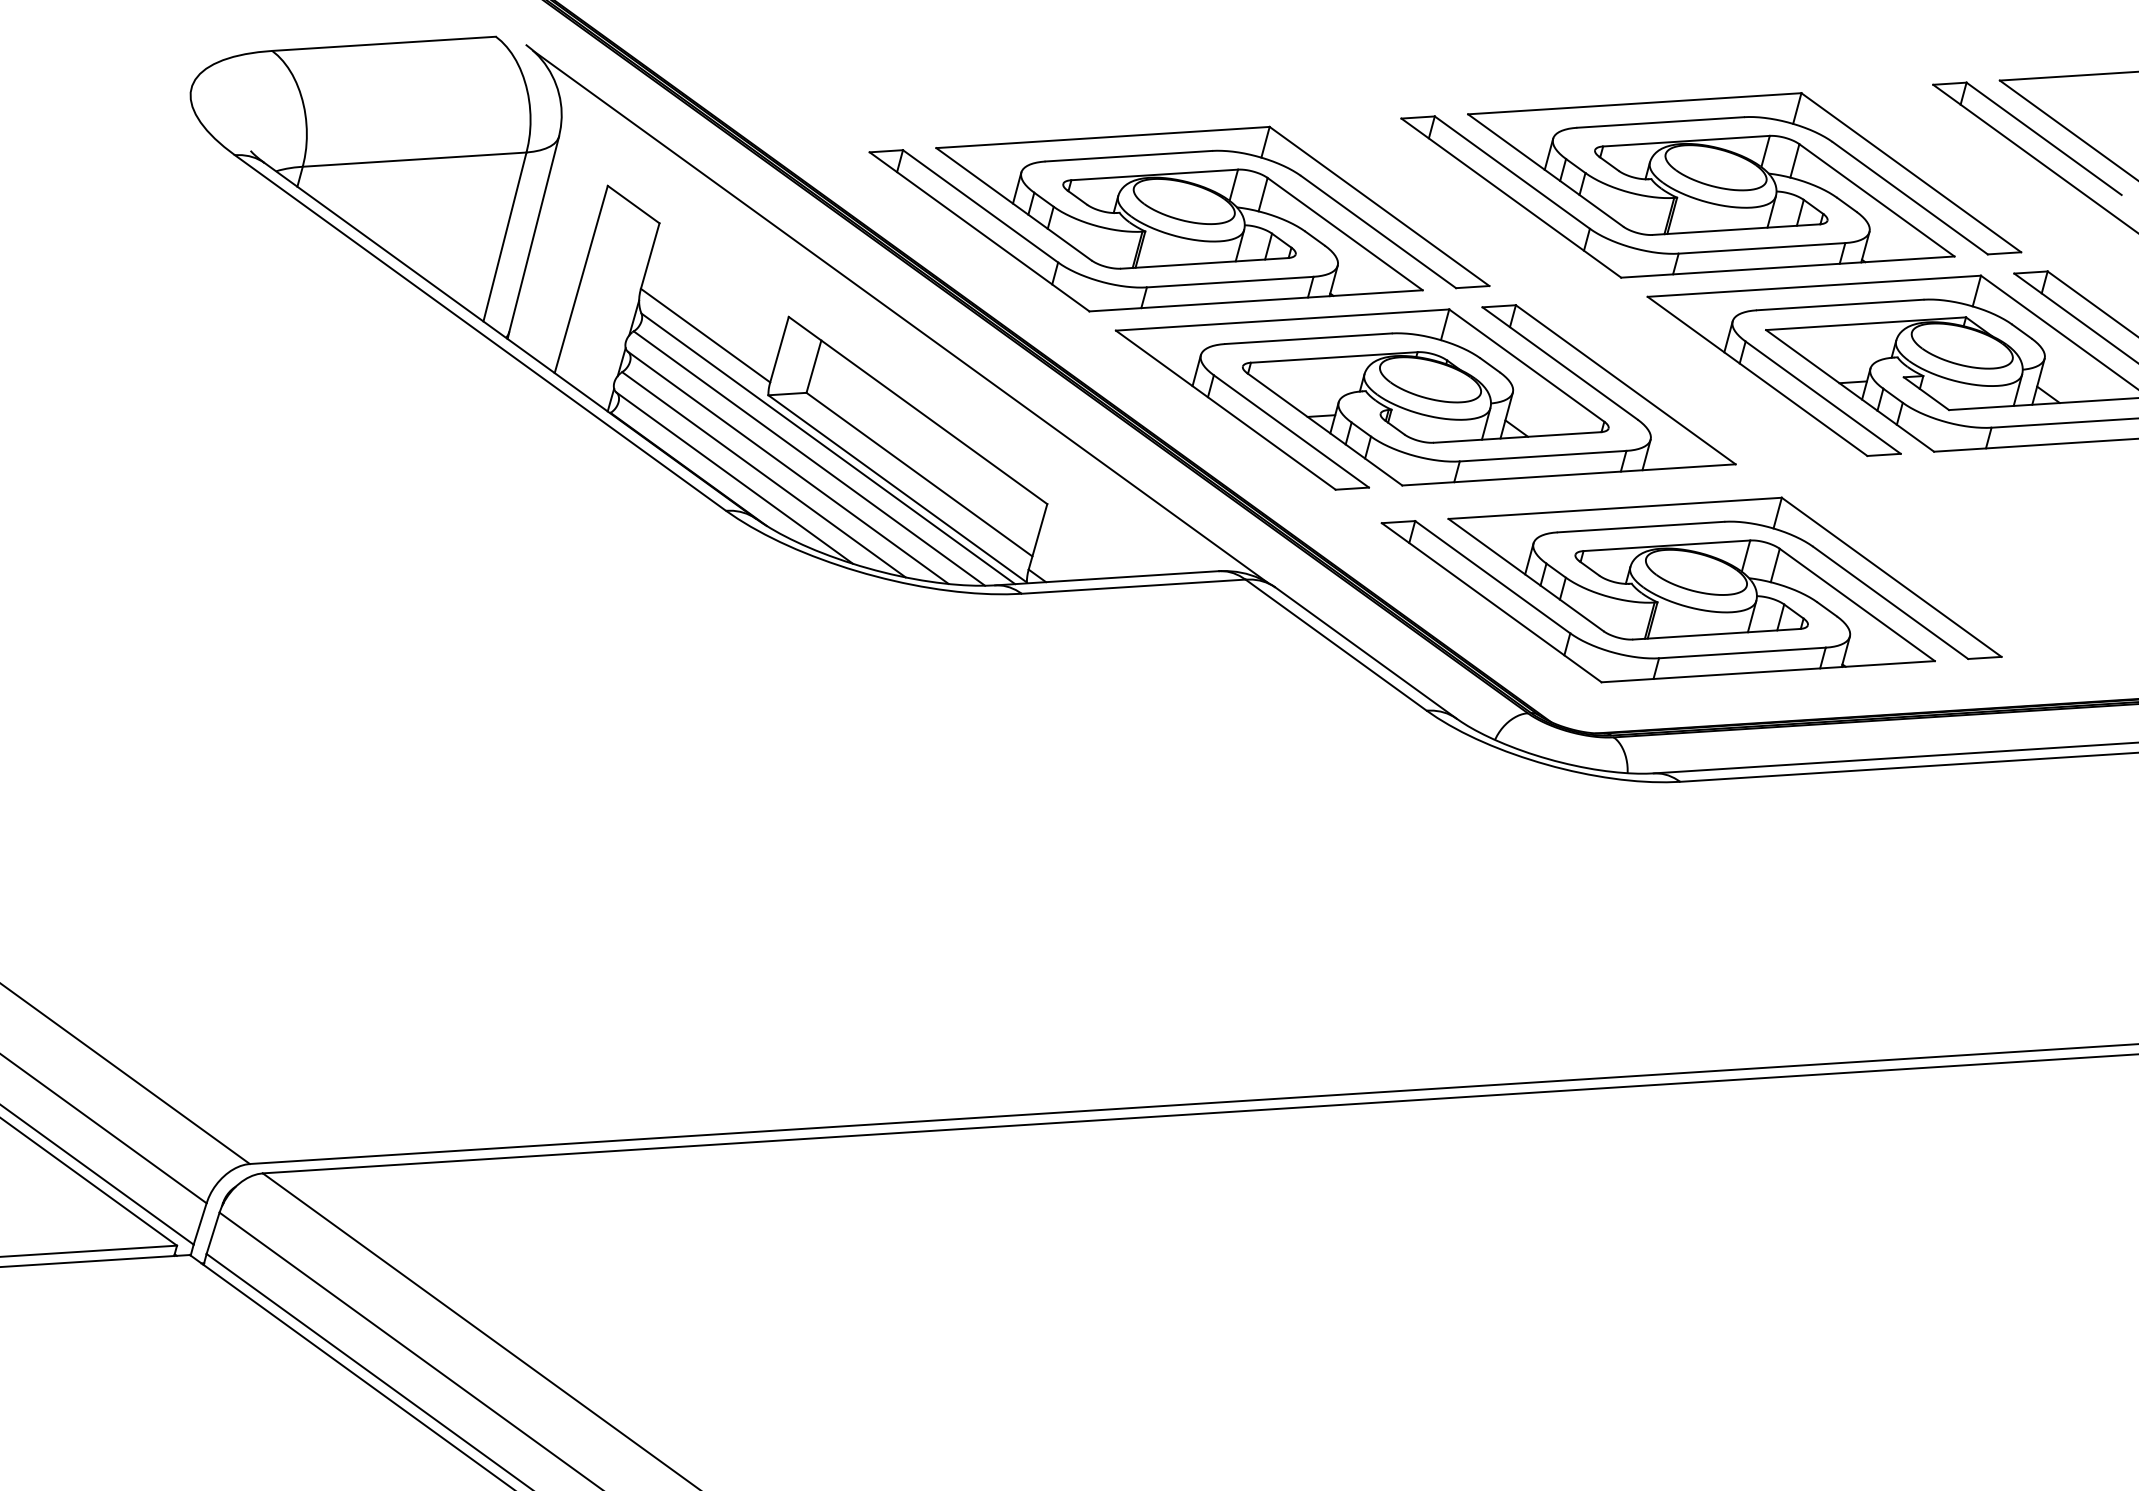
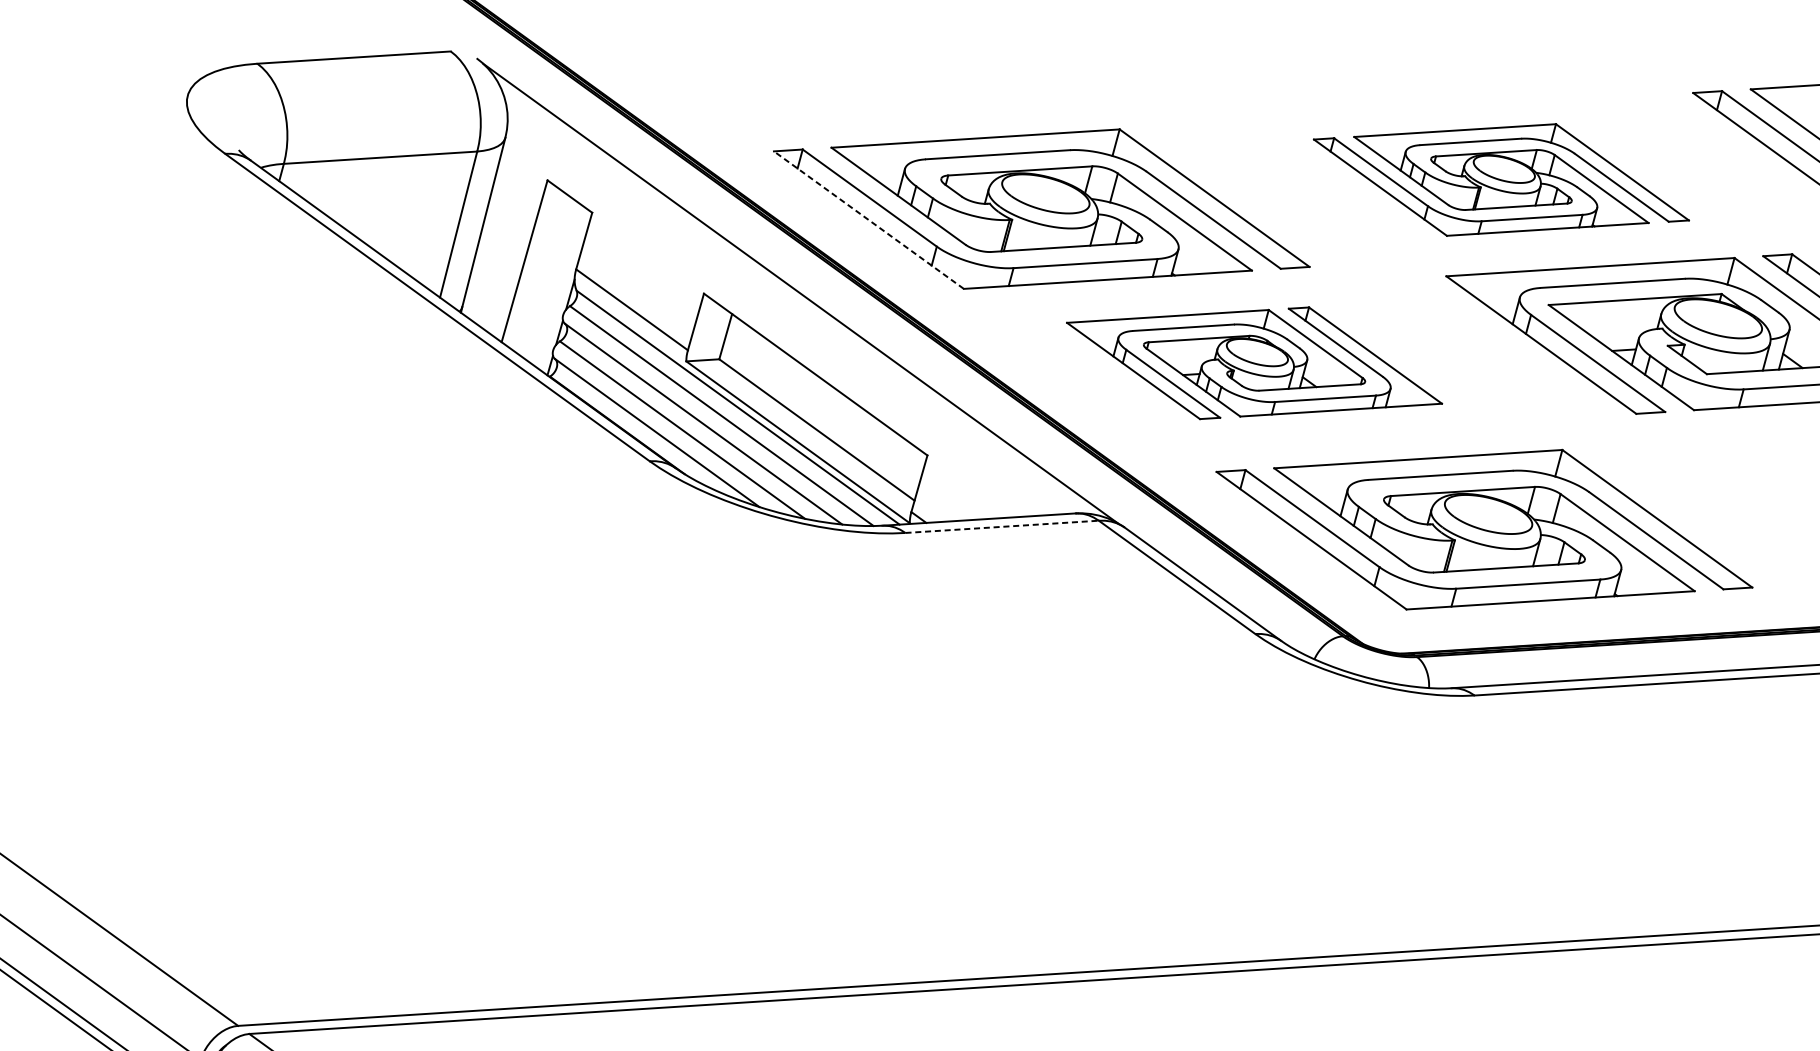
part: (1711, 185) -> (1501, 180), size x0.7
line: (979, 231) -> (868, 219), solid -> dashed
part: (1425, 397) -> (1254, 363), size x0.7
line: (1134, 586) -> (1002, 526), solid -> dashed

